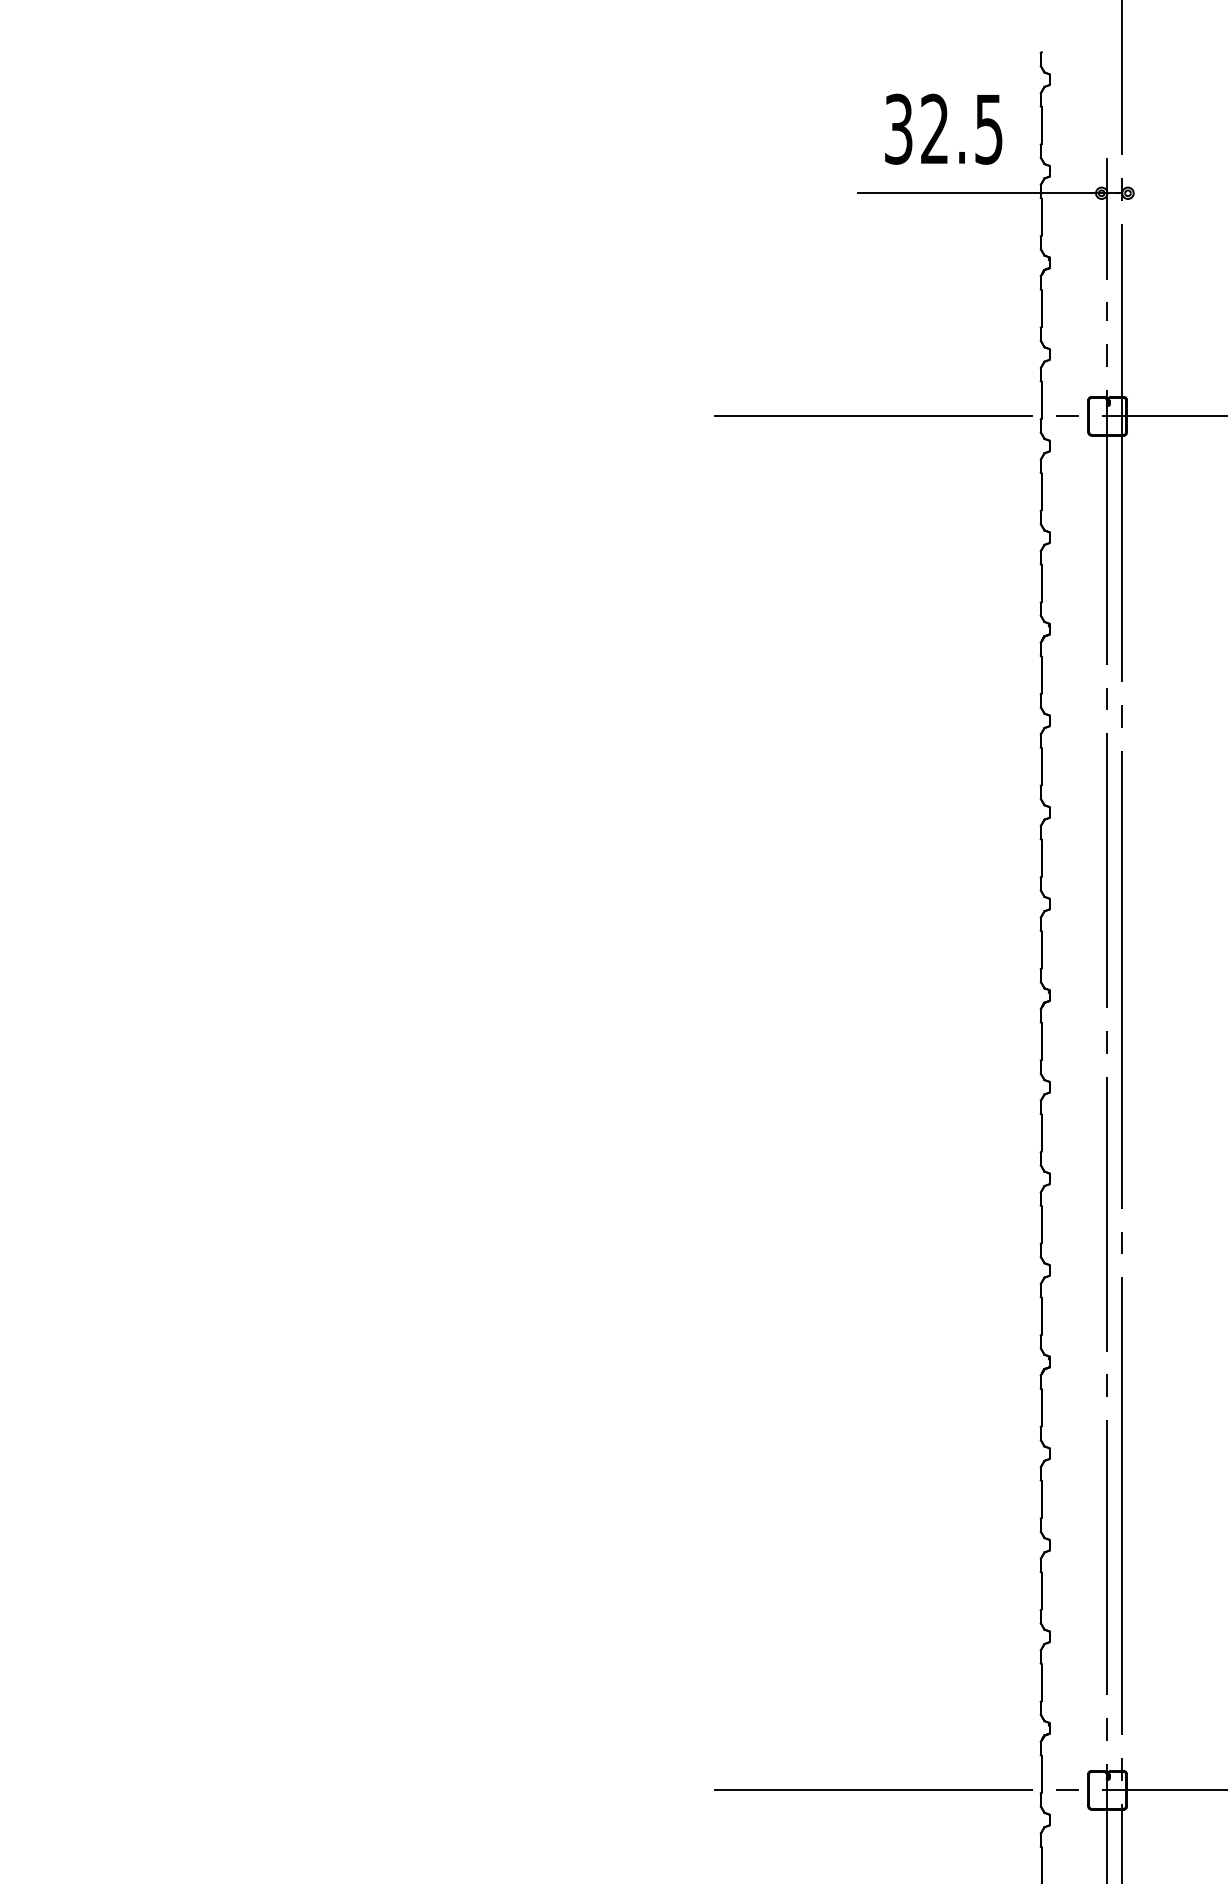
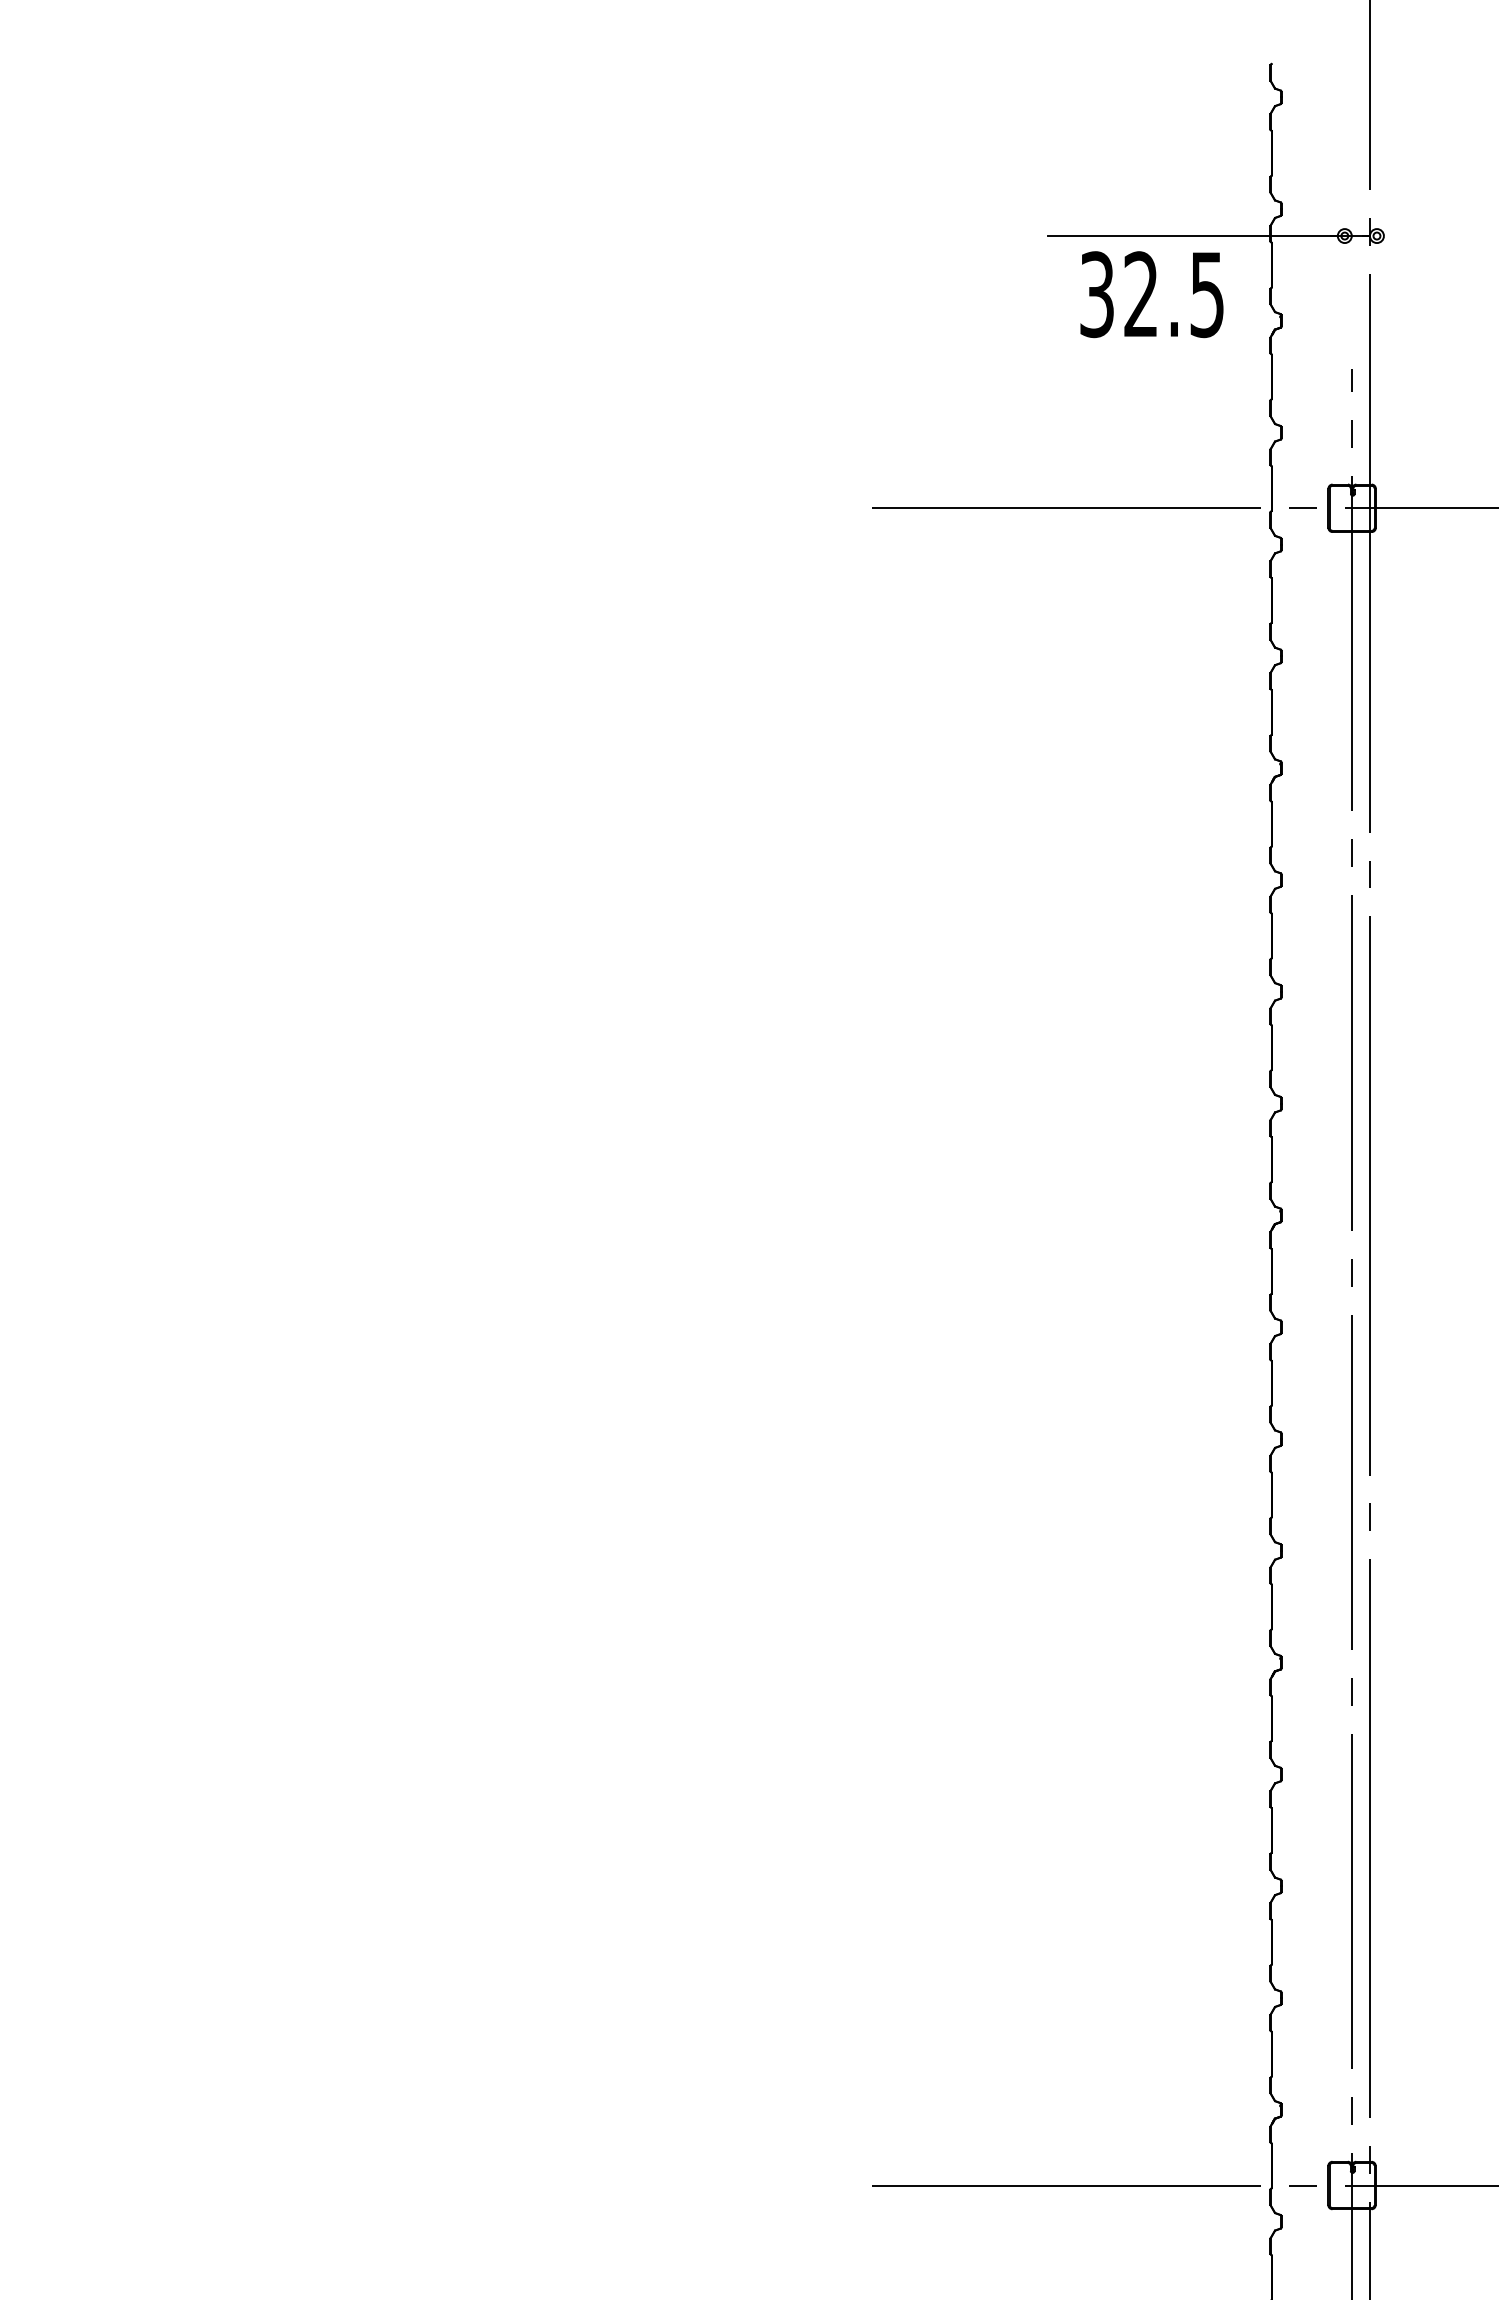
text: (943, 128) -> (1151, 293), moved
line: (1107, 218) -> (1351, 266), removed

